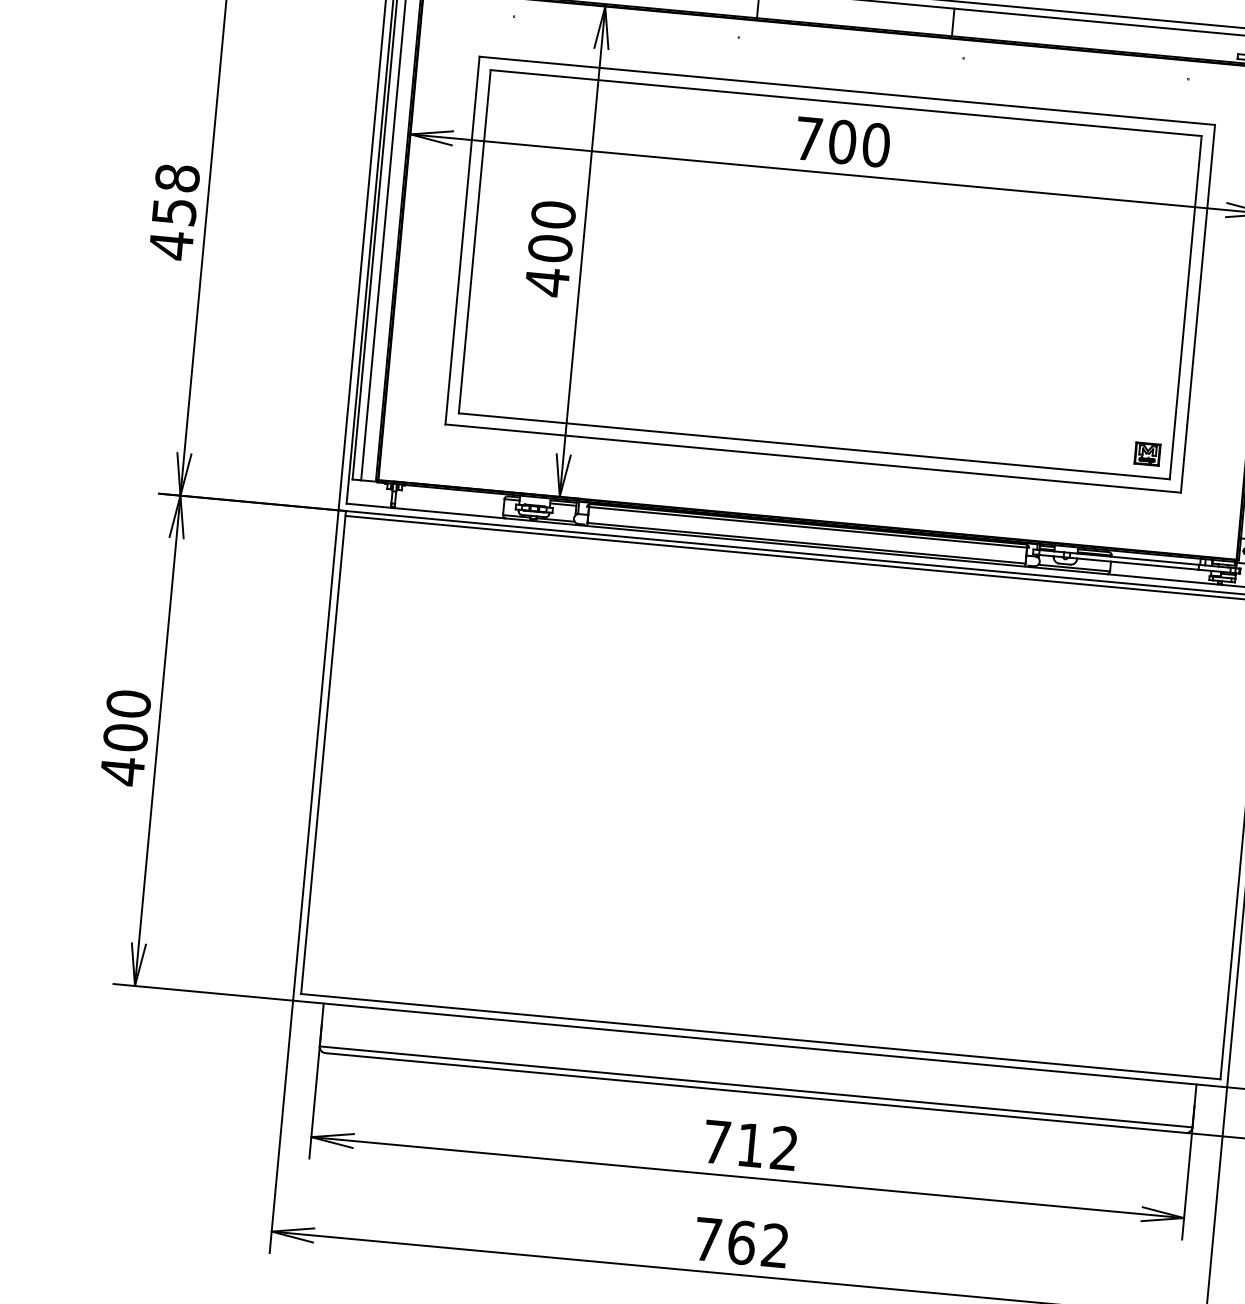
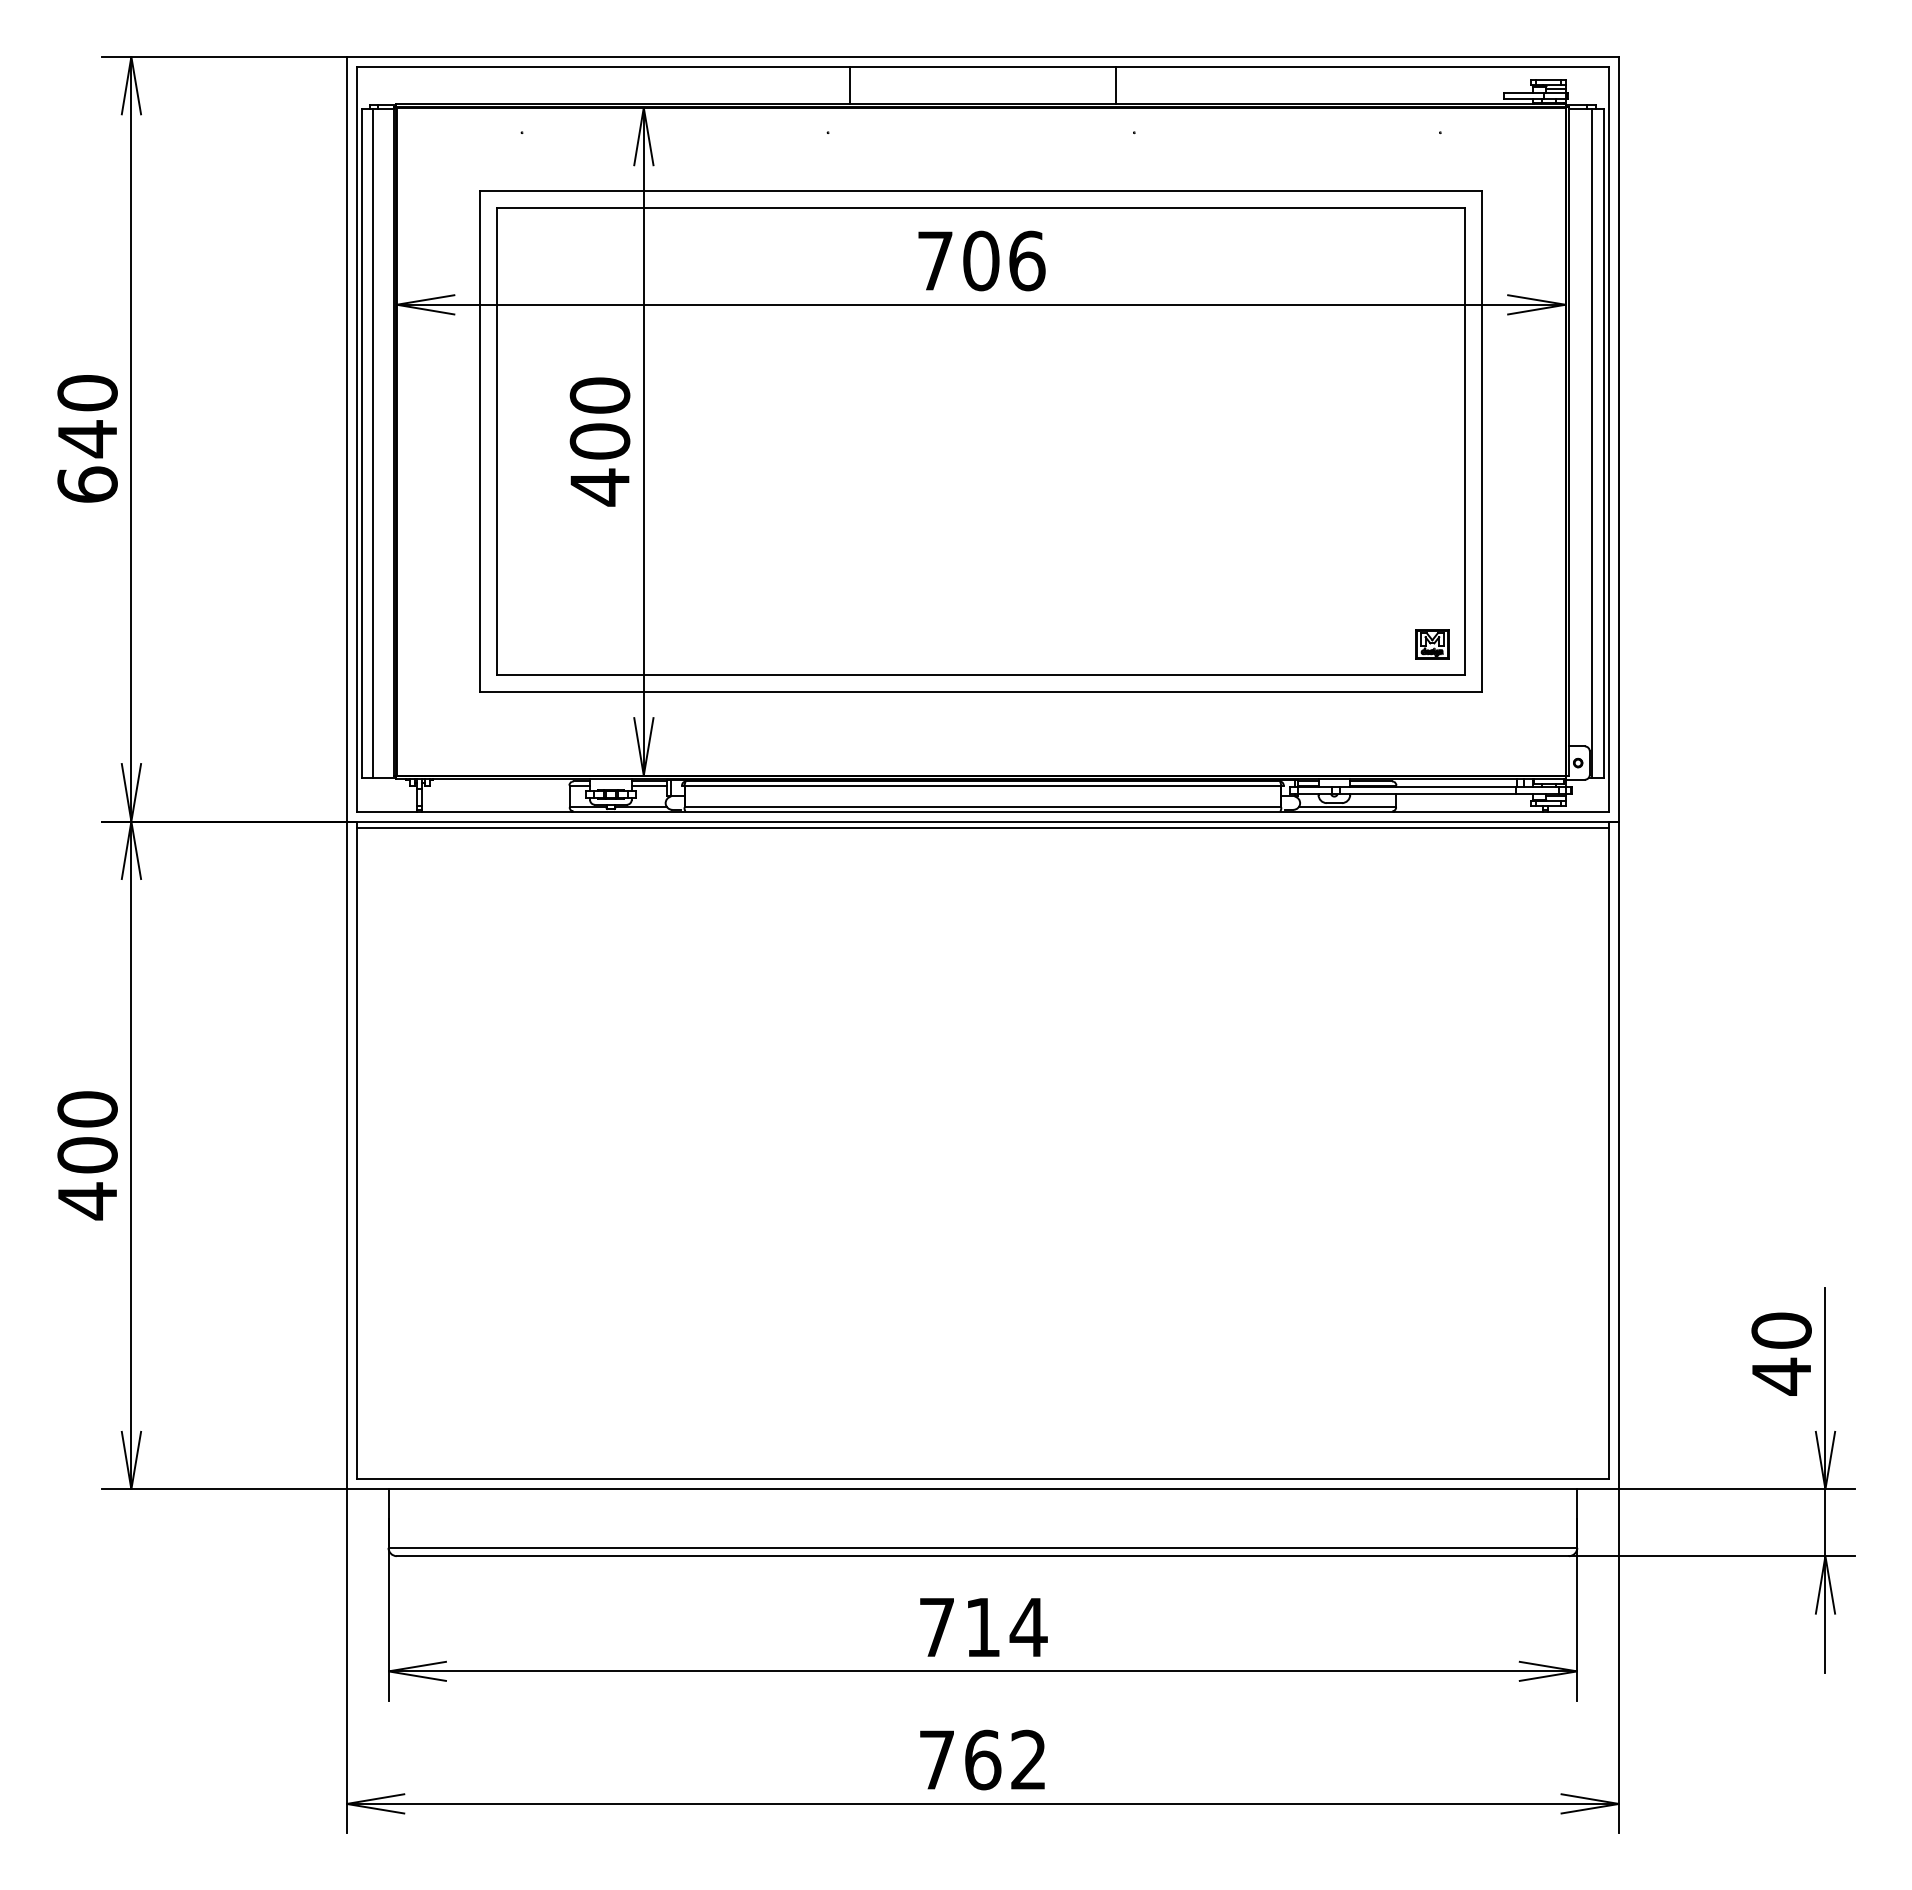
text: (876, 144) -> (1027, 260), 700 -> 706
text: (174, 212) -> (87, 439), 458 -> 640
text: (784, 1147) -> (1028, 1626), 712 -> 714

